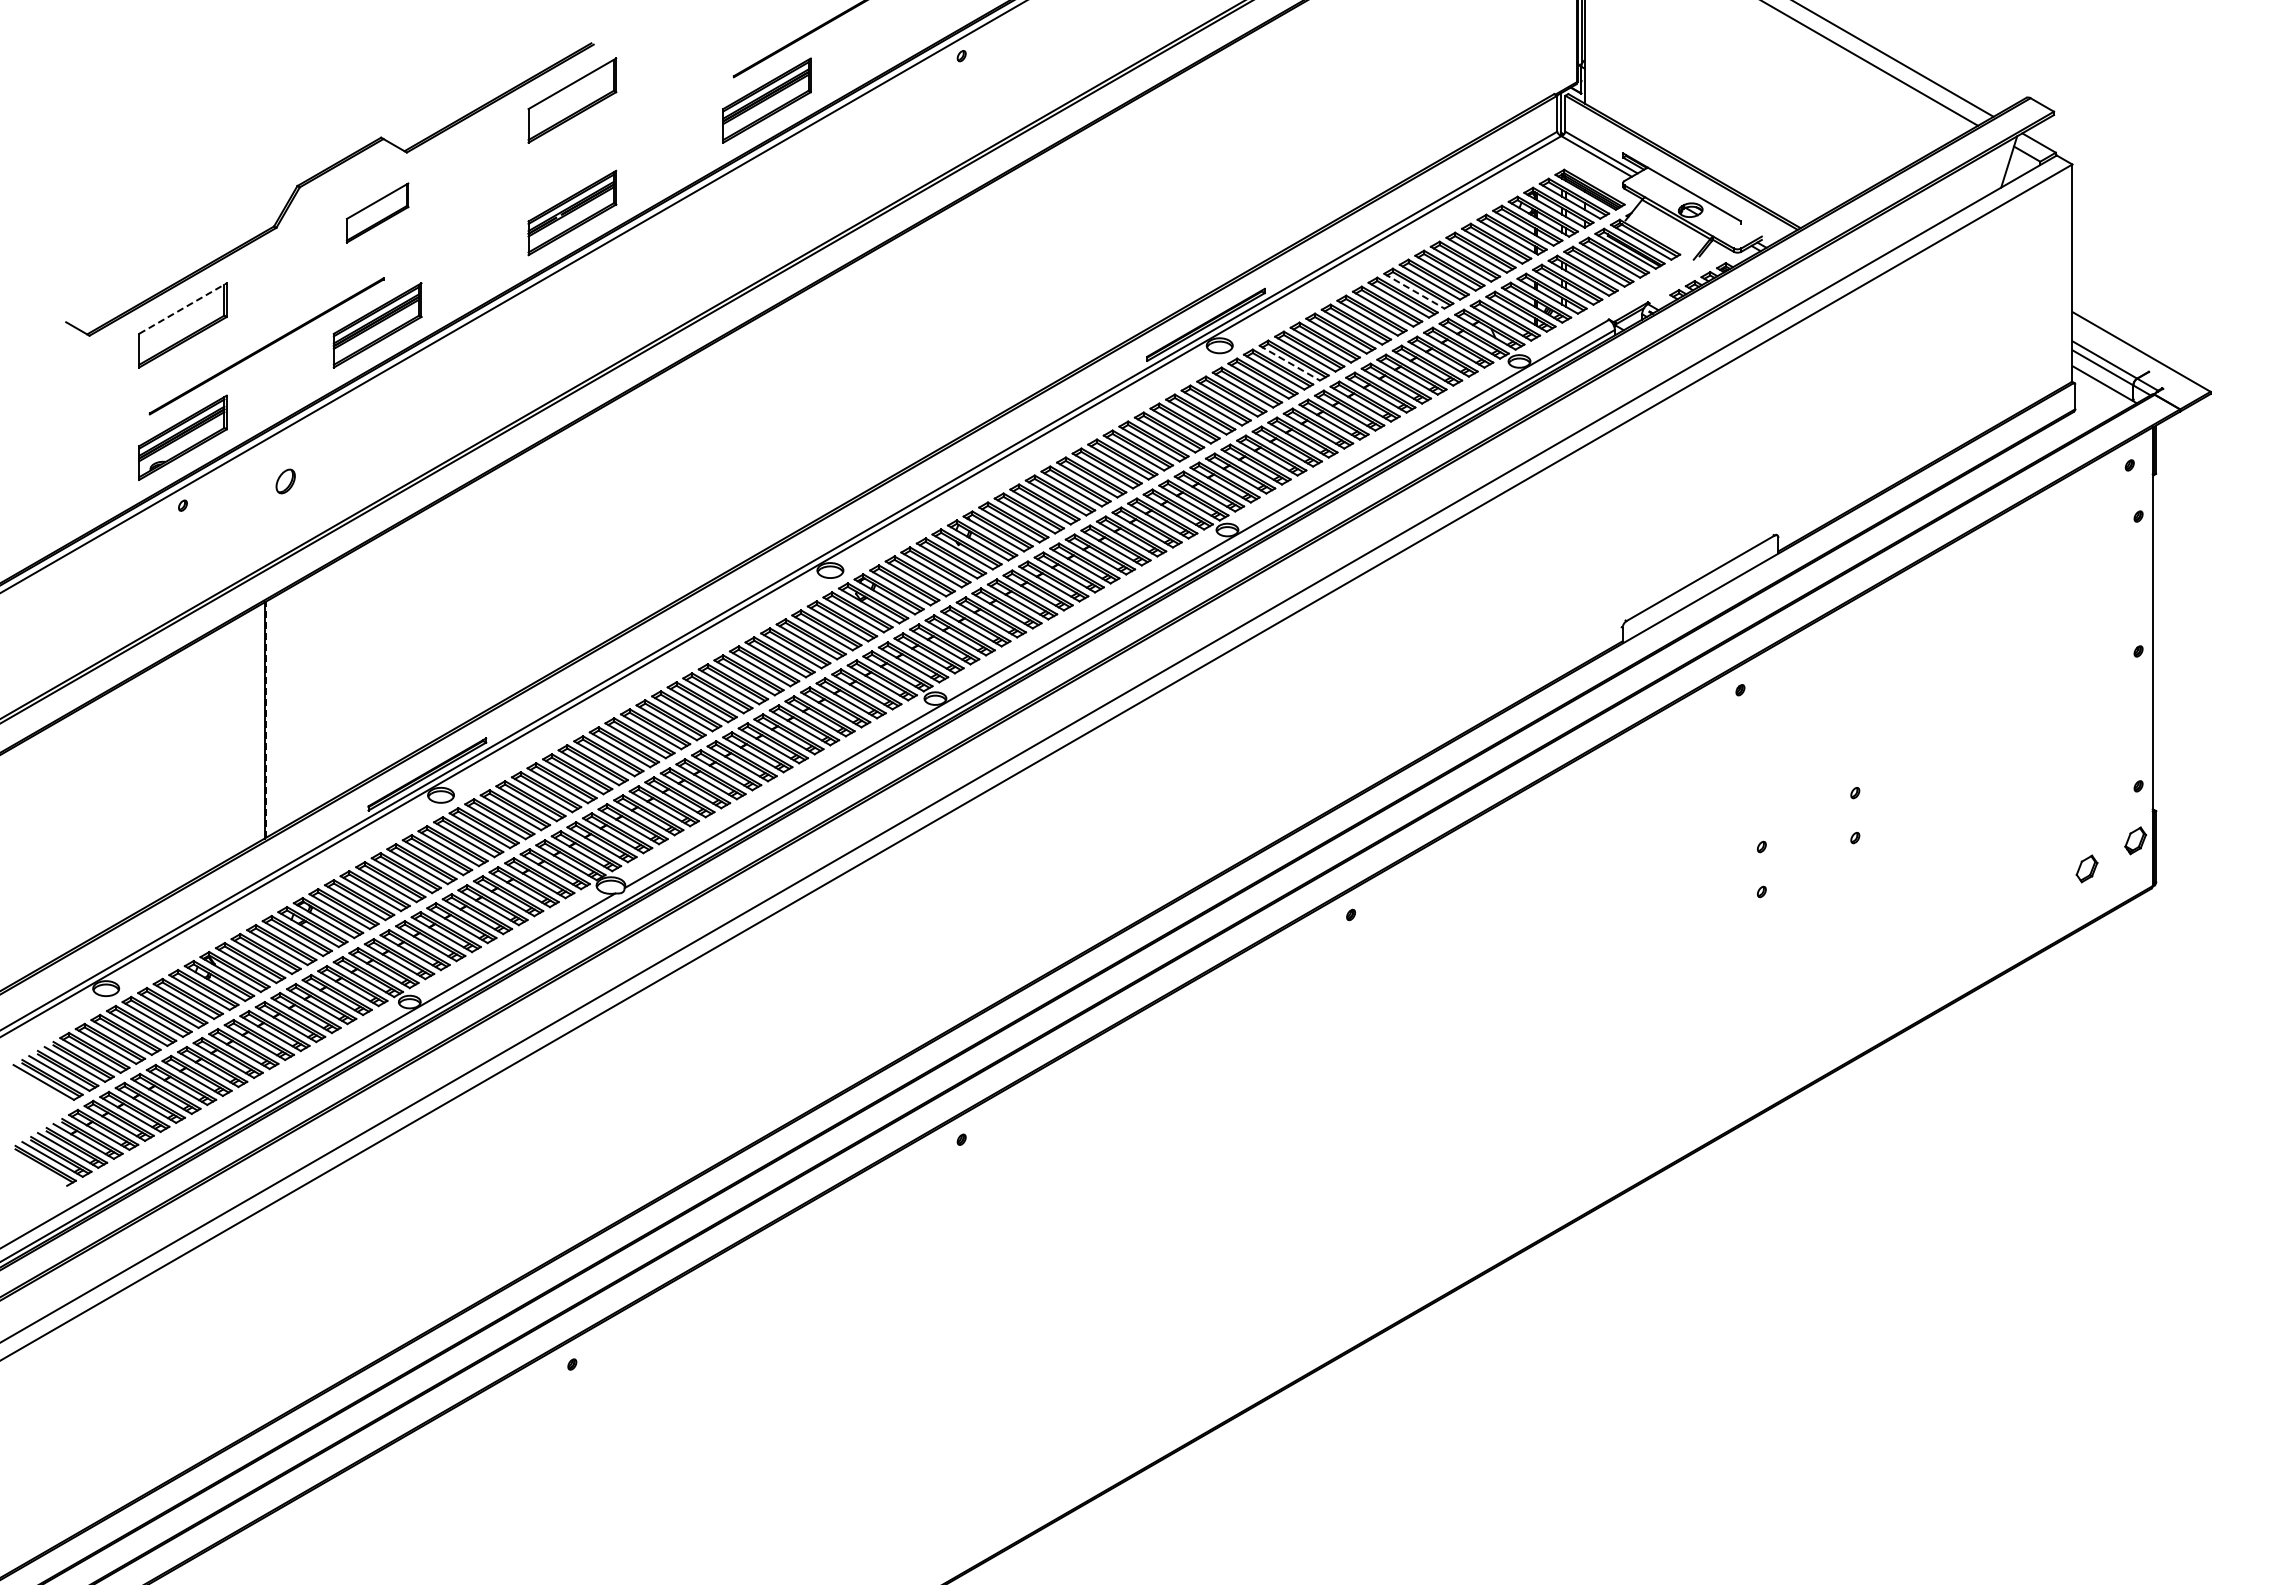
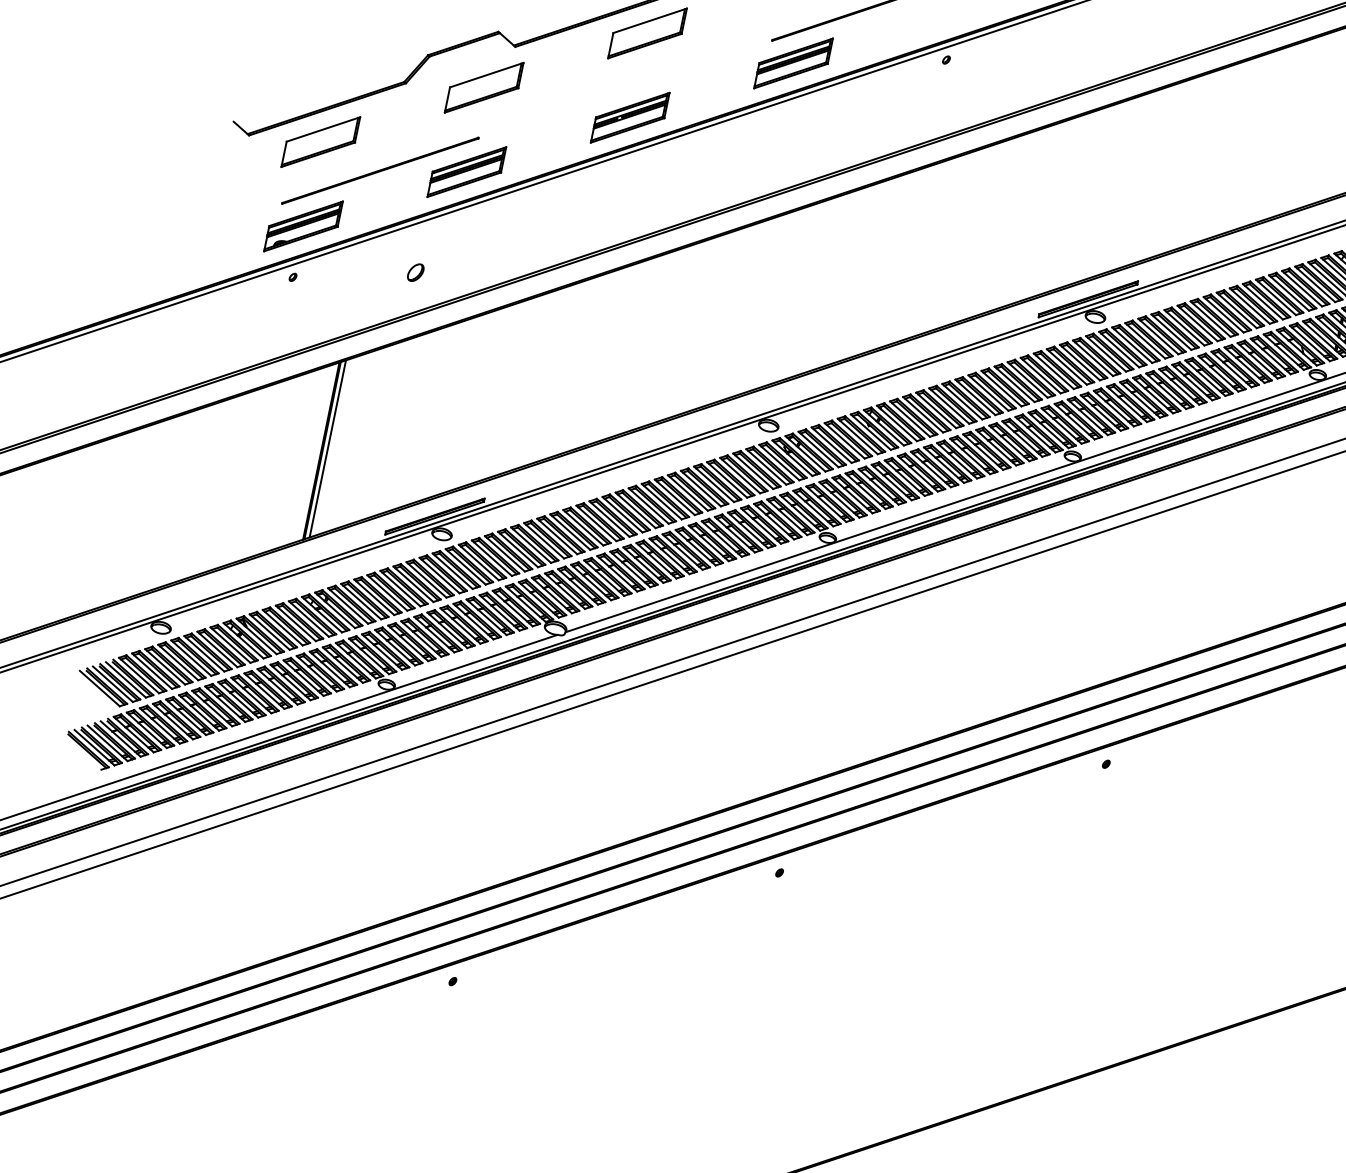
part: (377, 212) -> (484, 87), size x1.43
line: (1414, 291) -> (1249, 306), dashed -> solid
line: (182, 308) -> (323, 129), dashed -> solid
line: (1289, 363) -> (1145, 341), dashed -> solid
part: (285, 481) -> (415, 272), moved
line: (272, 715) -> (327, 448), added
line: (266, 719) -> (322, 450), dashed -> solid

